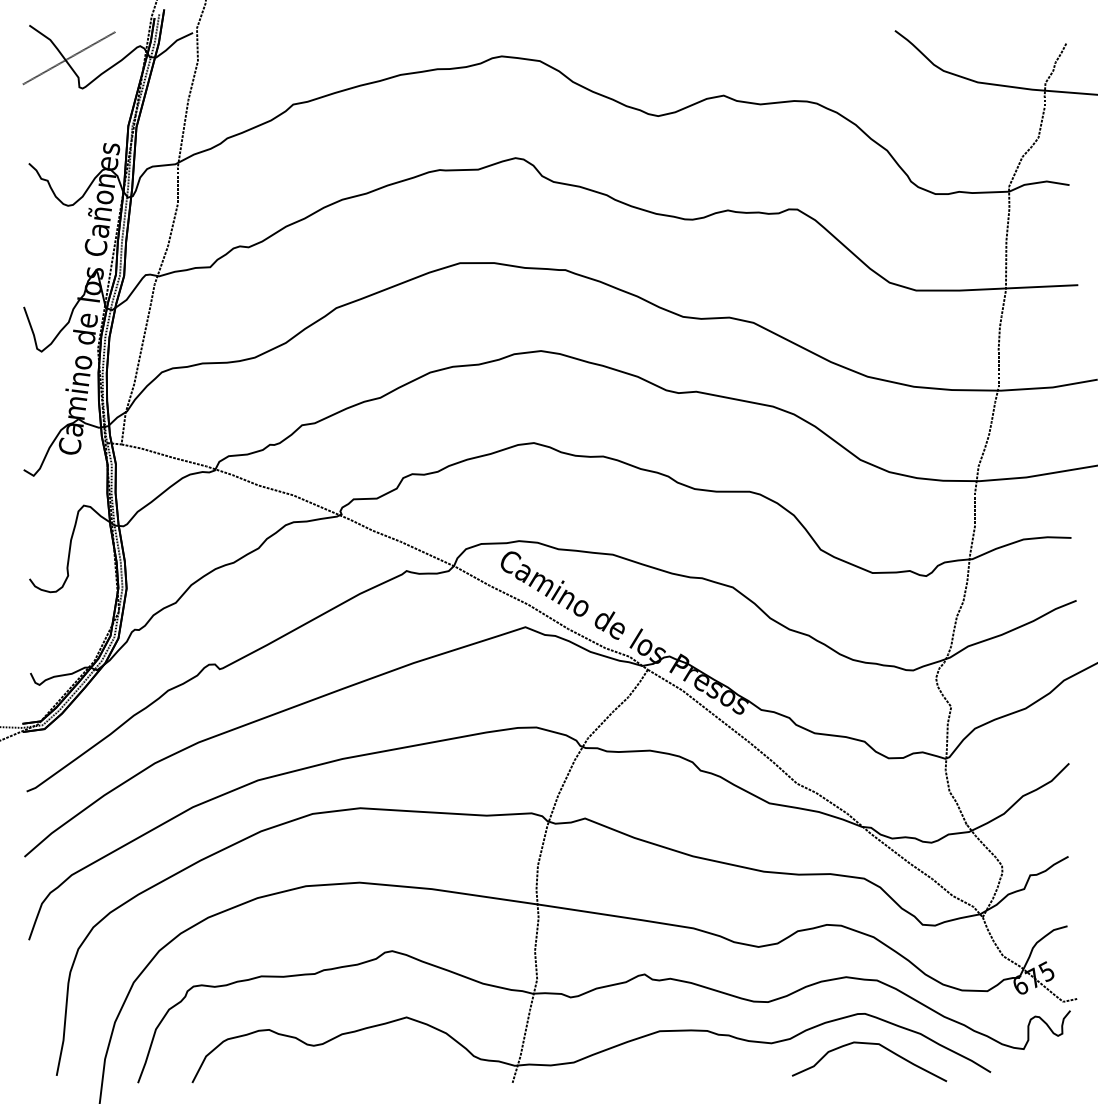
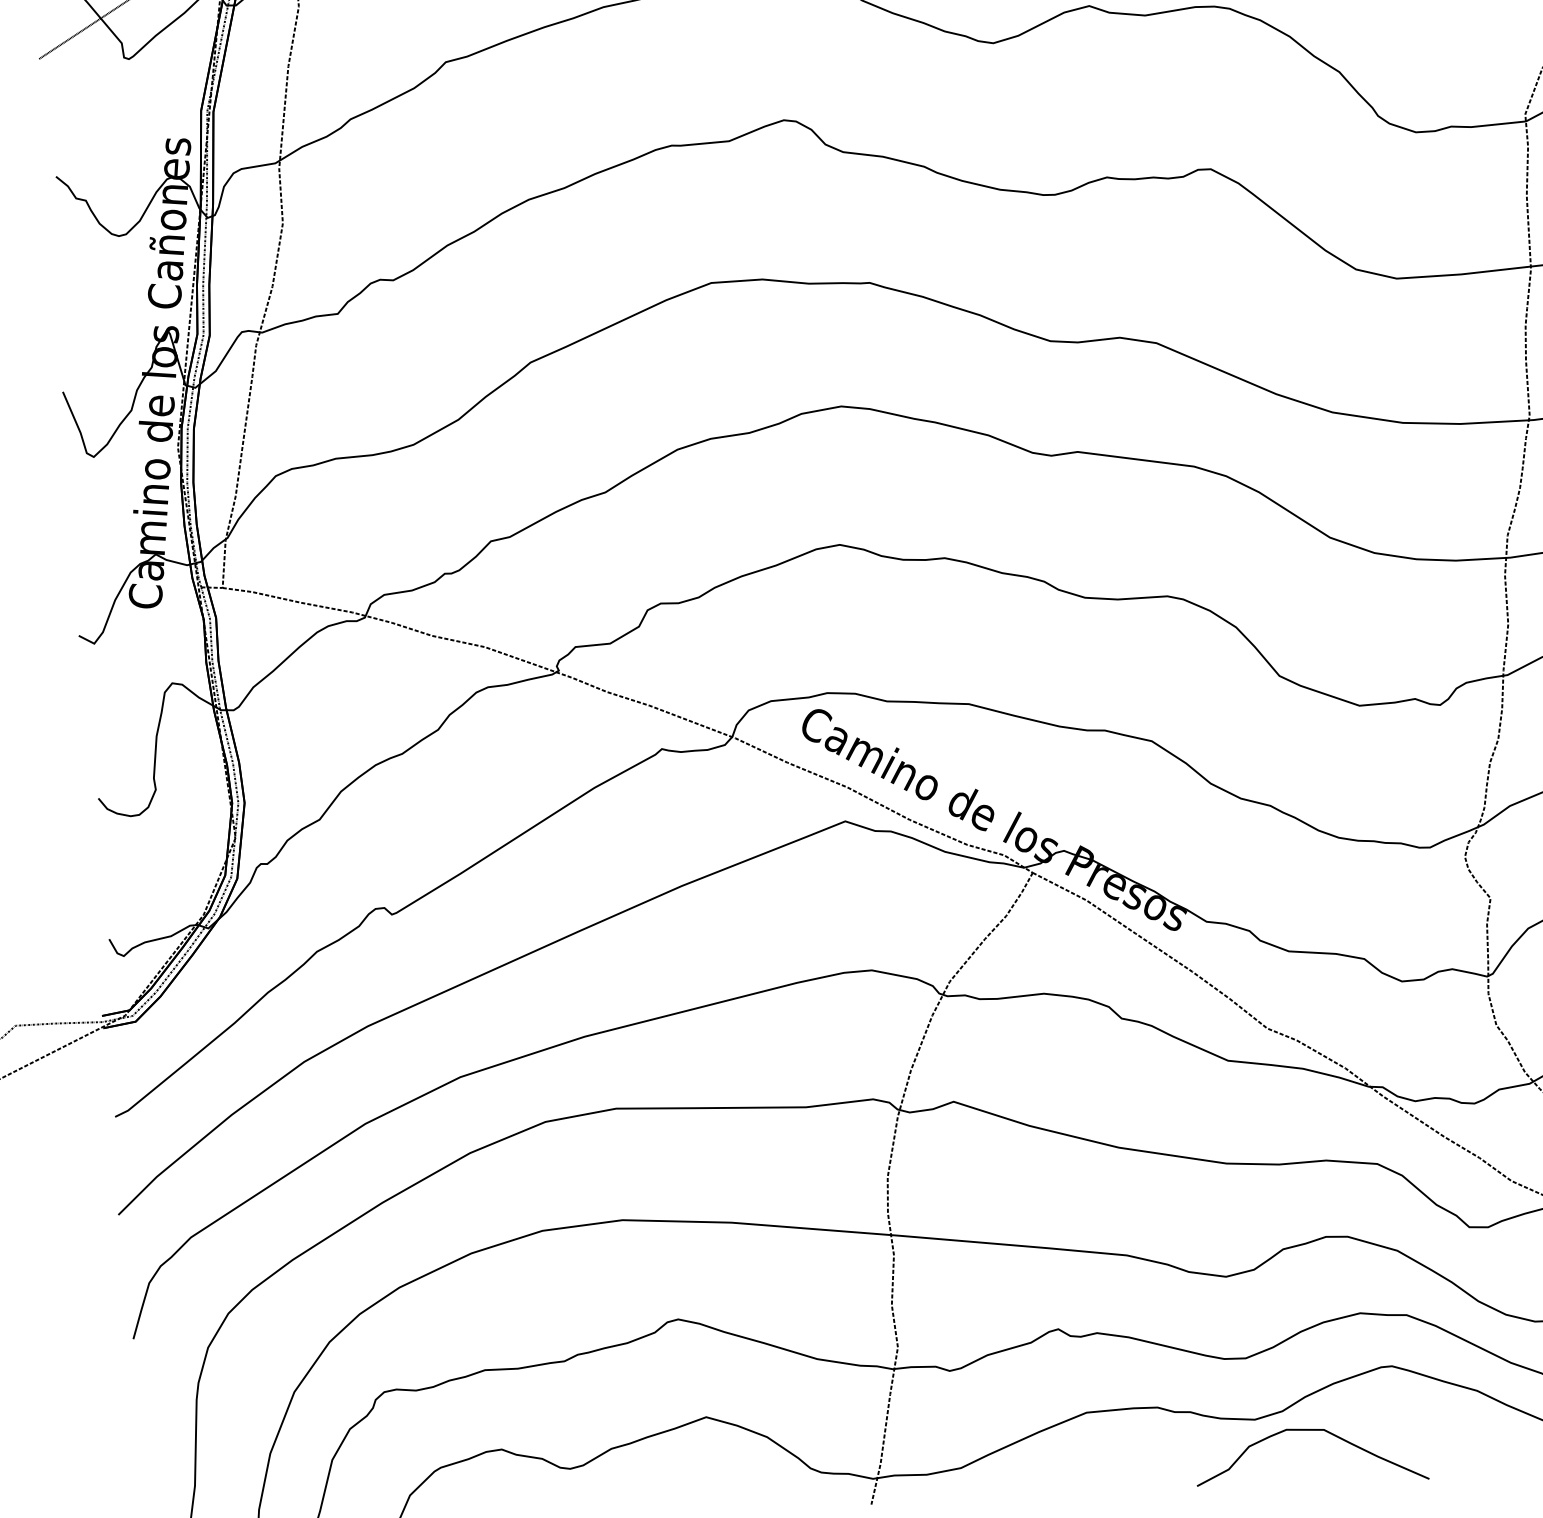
curve: (869, 1044) -> (1309, 1431), moved

